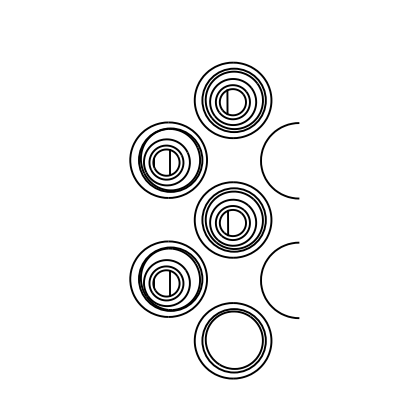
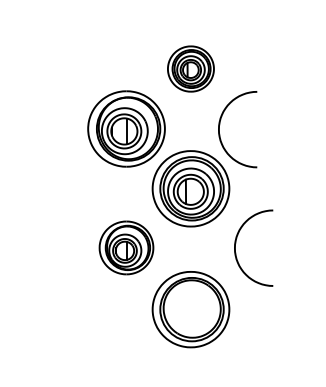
part: (232, 99) -> (190, 68), size x0.6
curve: (262, 276) -> (236, 244), moved
part: (168, 278) -> (126, 247), size x0.7

